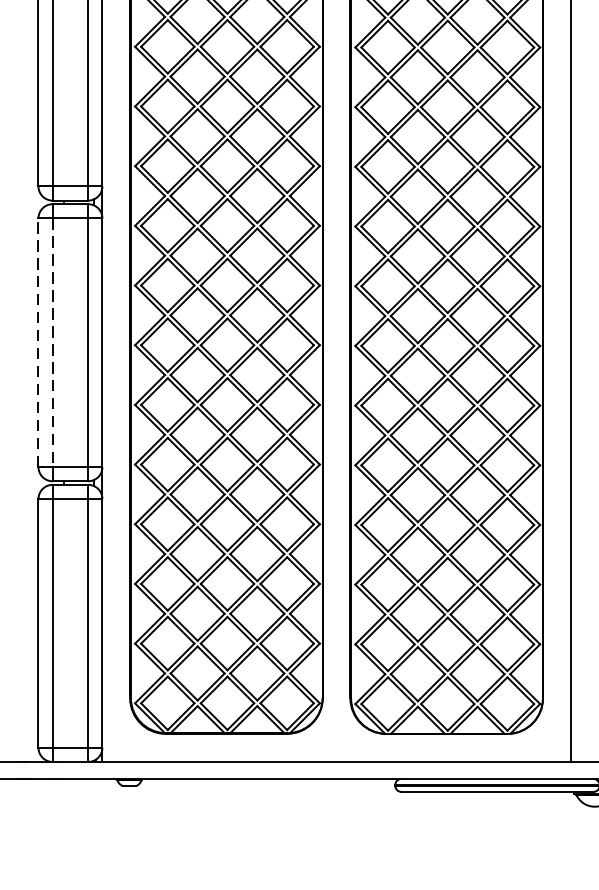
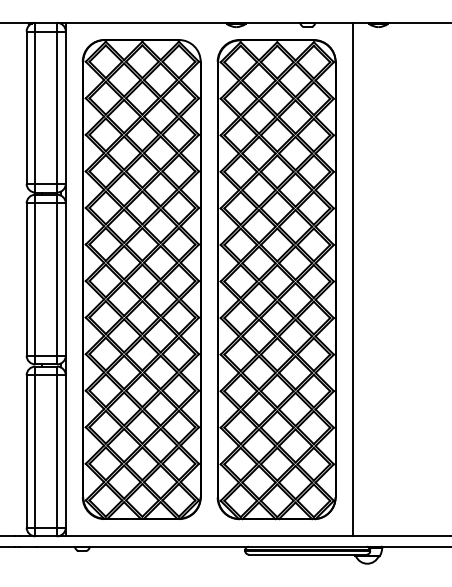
line: (38, 342) -> (26, 279), dashed -> solid
line: (52, 344) -> (35, 280), dashed -> solid

